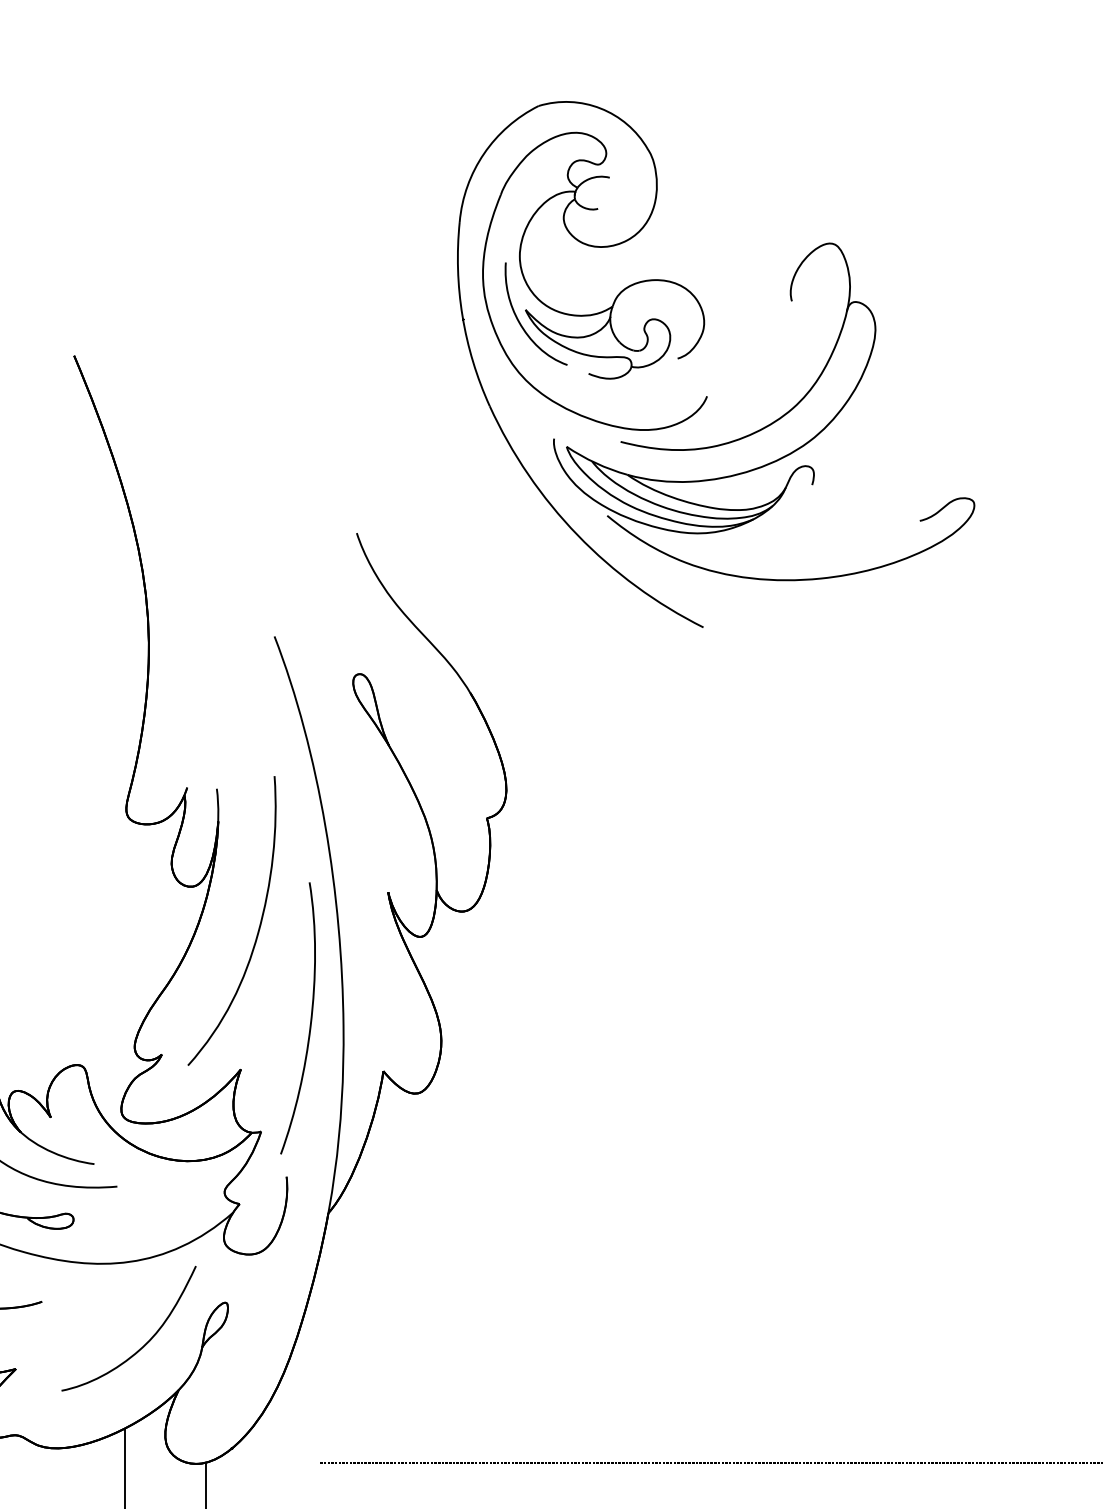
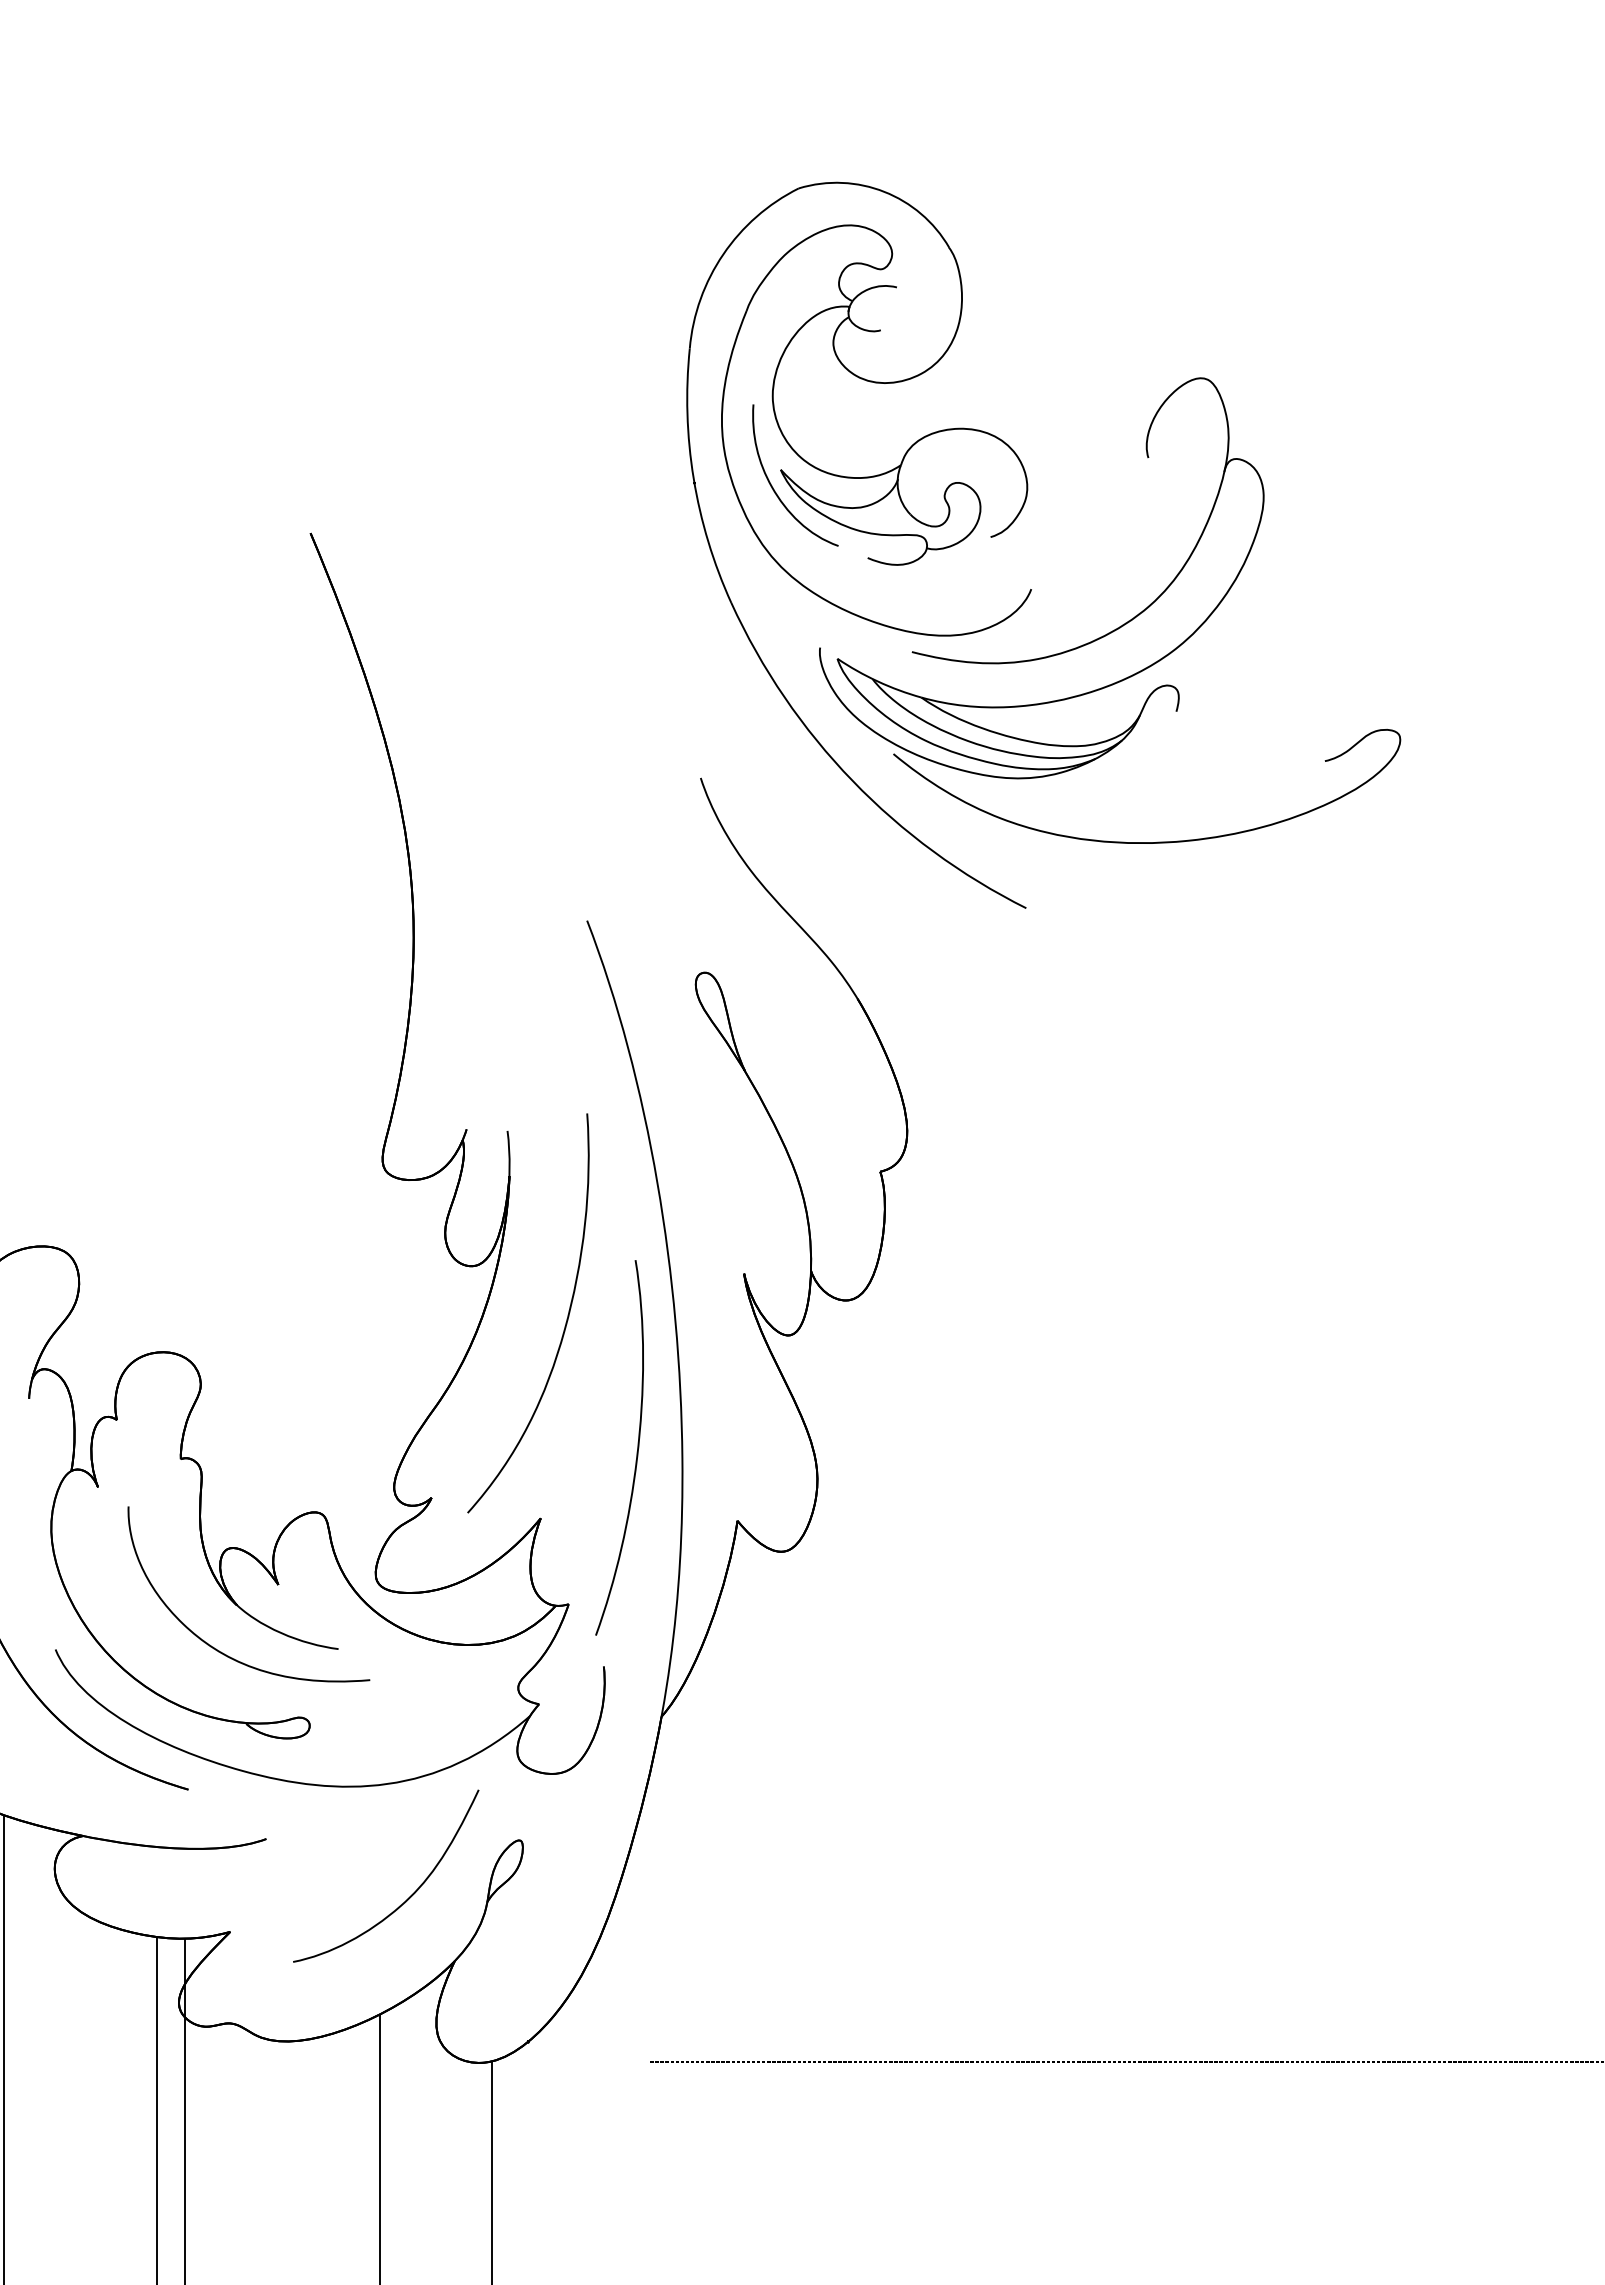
part: (694, 348) -> (1013, 523), moved

